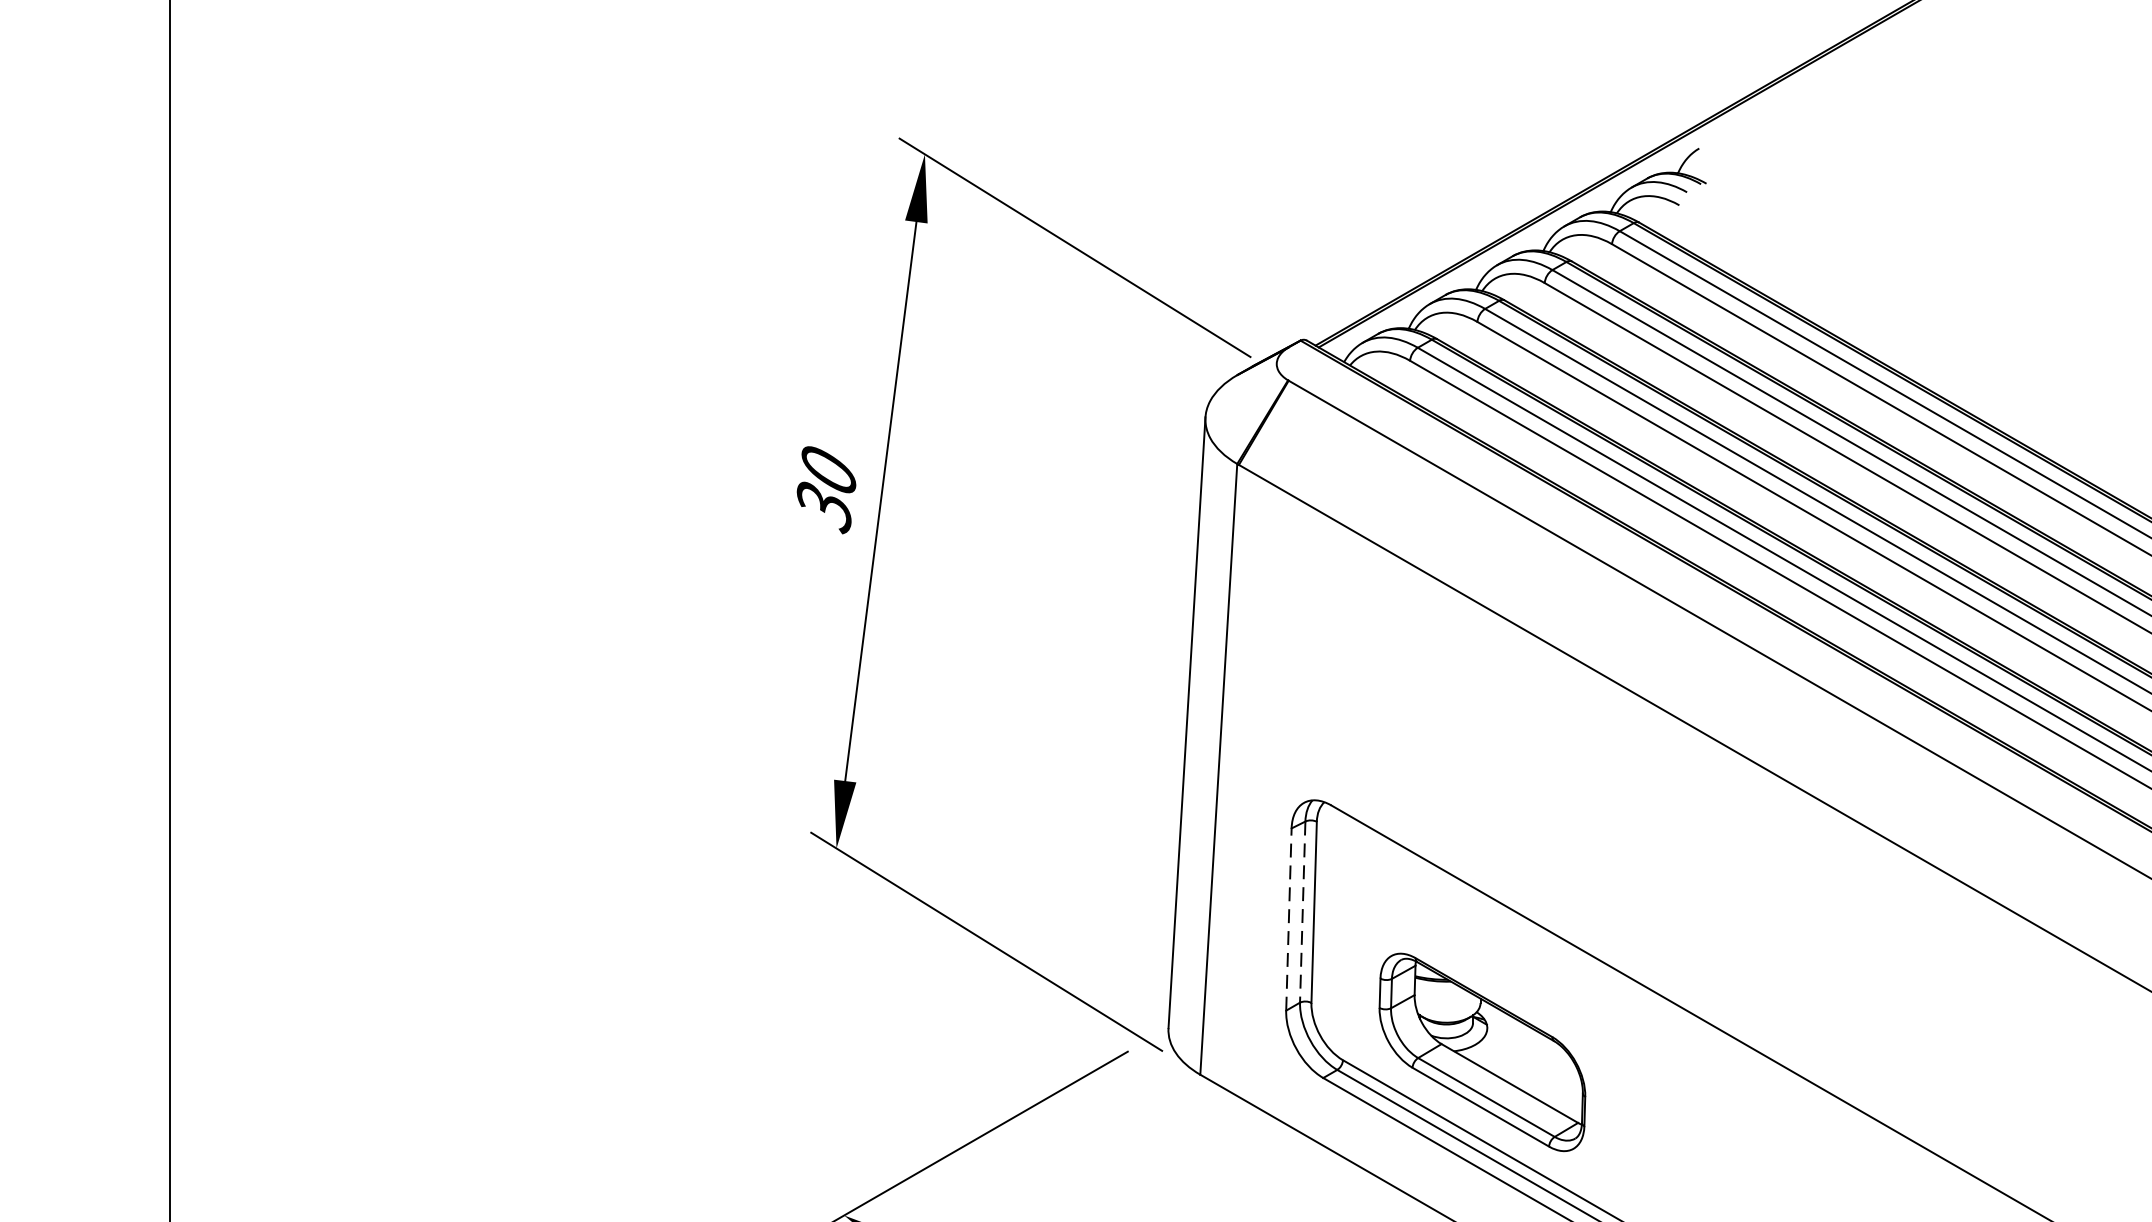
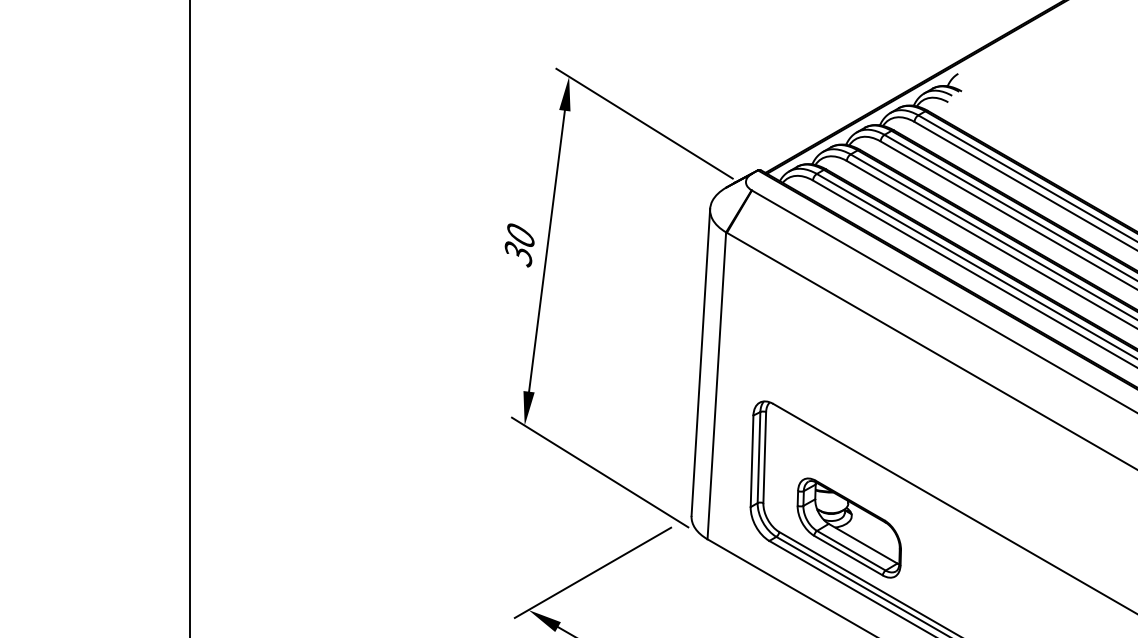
line: (1303, 911) -> (759, 457), dashed -> solid
line: (1289, 919) -> (752, 461), dashed -> solid

